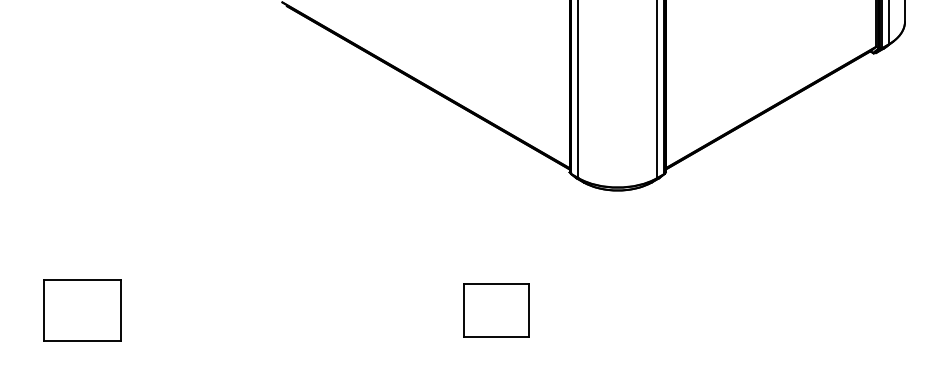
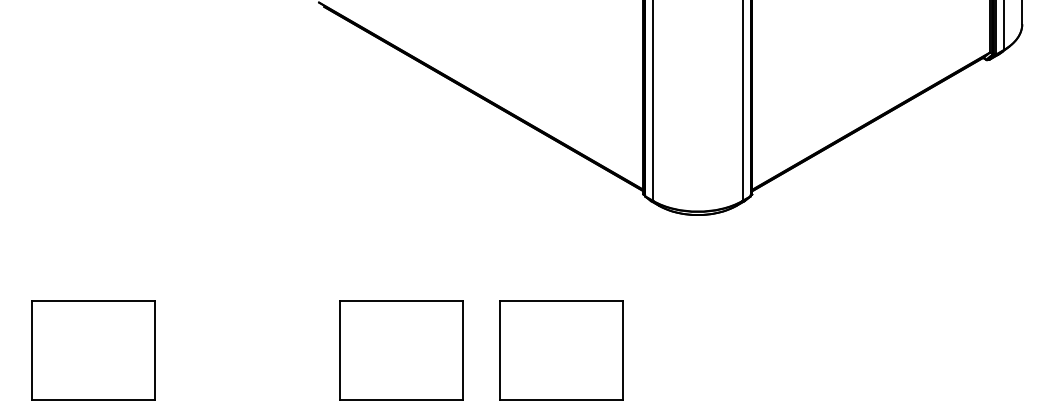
part: (82, 310) -> (93, 350), size x1.43
part: (355, 310) -> (401, 350), added
part: (496, 310) -> (560, 350), size x1.67

